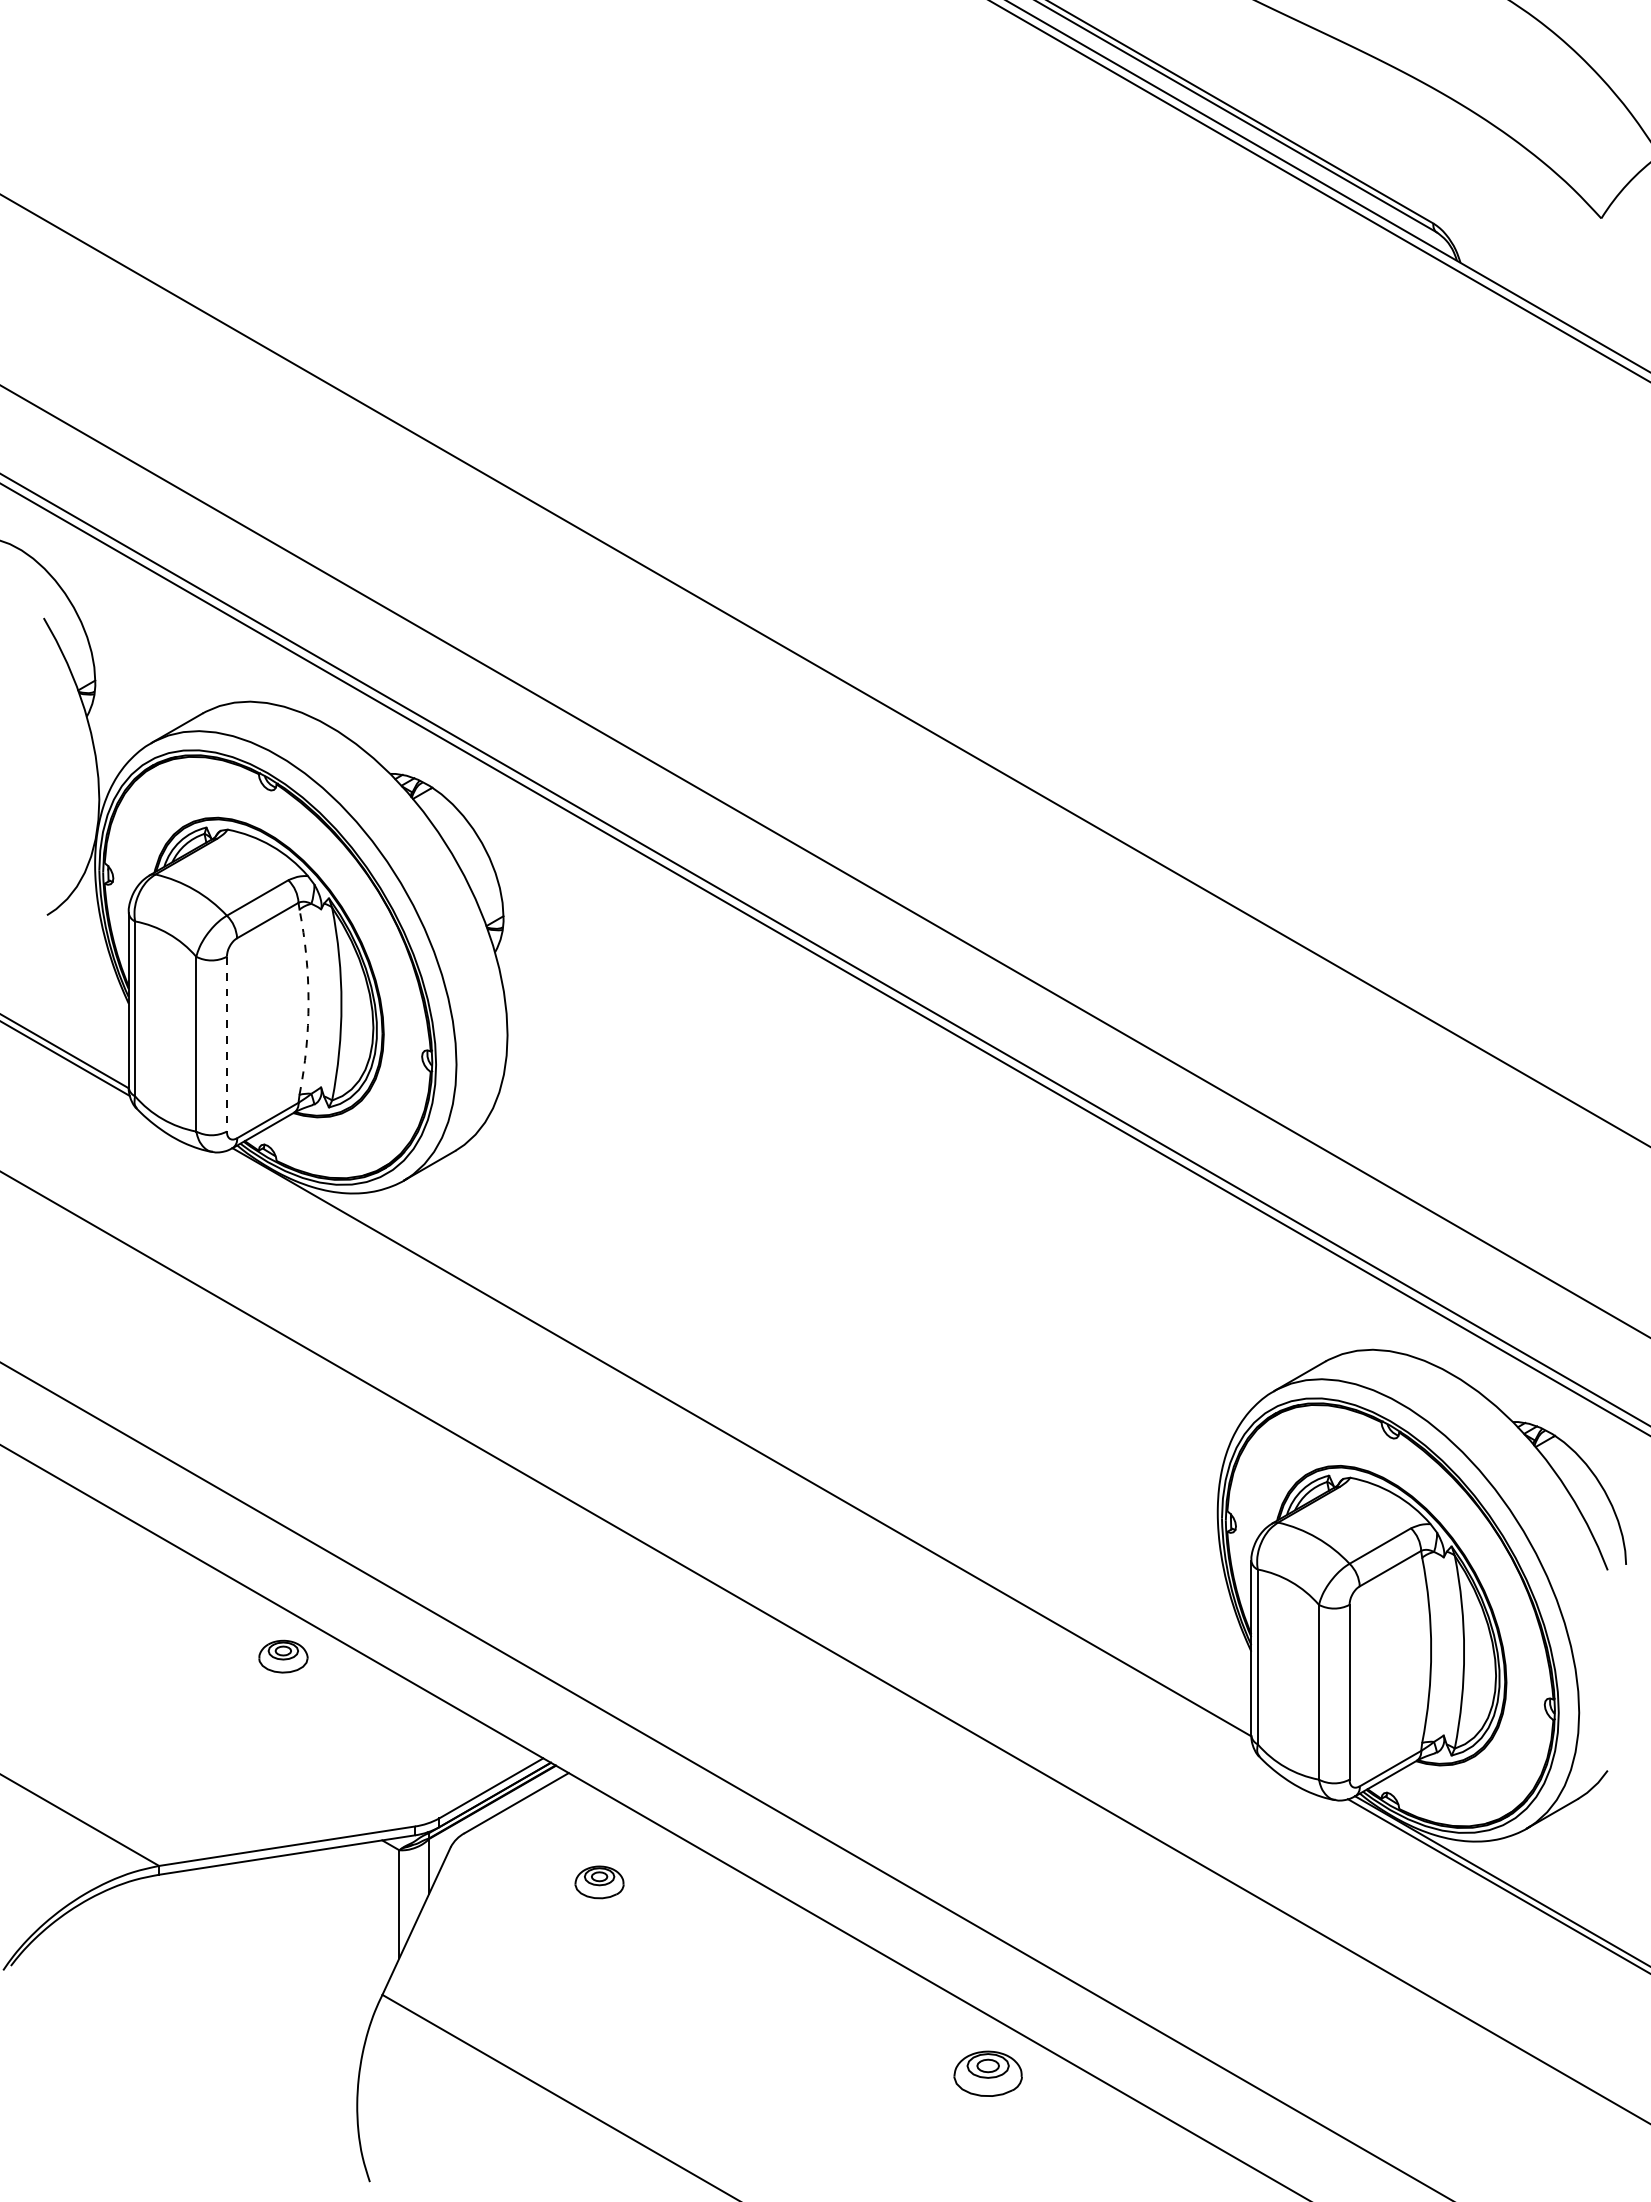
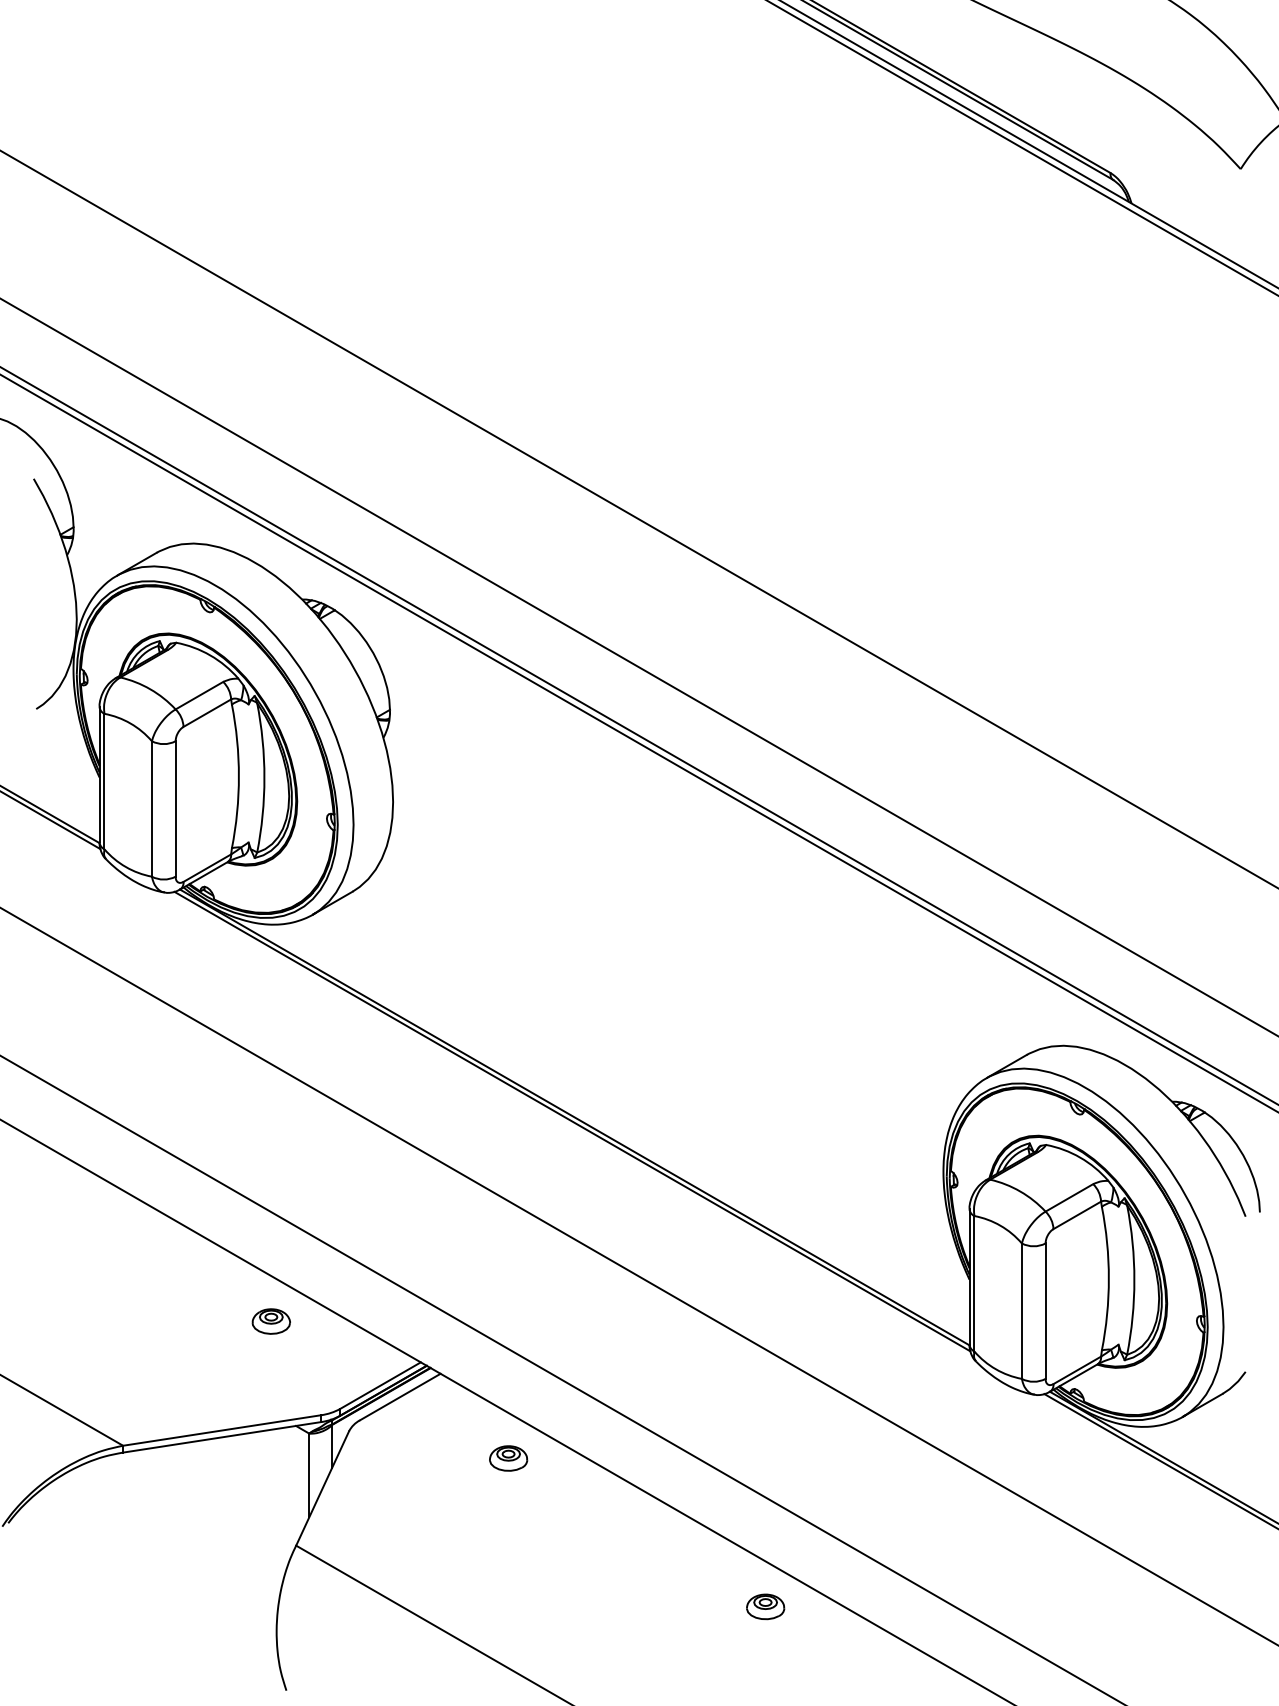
arc: (308, 1002) -> (238, 776), dashed -> solid
line: (226, 1044) -> (175, 809), dashed -> solid
line: (738, 1447) -> (572, 1121), added
part: (283, 1656) -> (271, 1321), moved
part: (599, 1882) -> (508, 1458), moved
part: (988, 2073) -> (765, 1606), size x0.71

